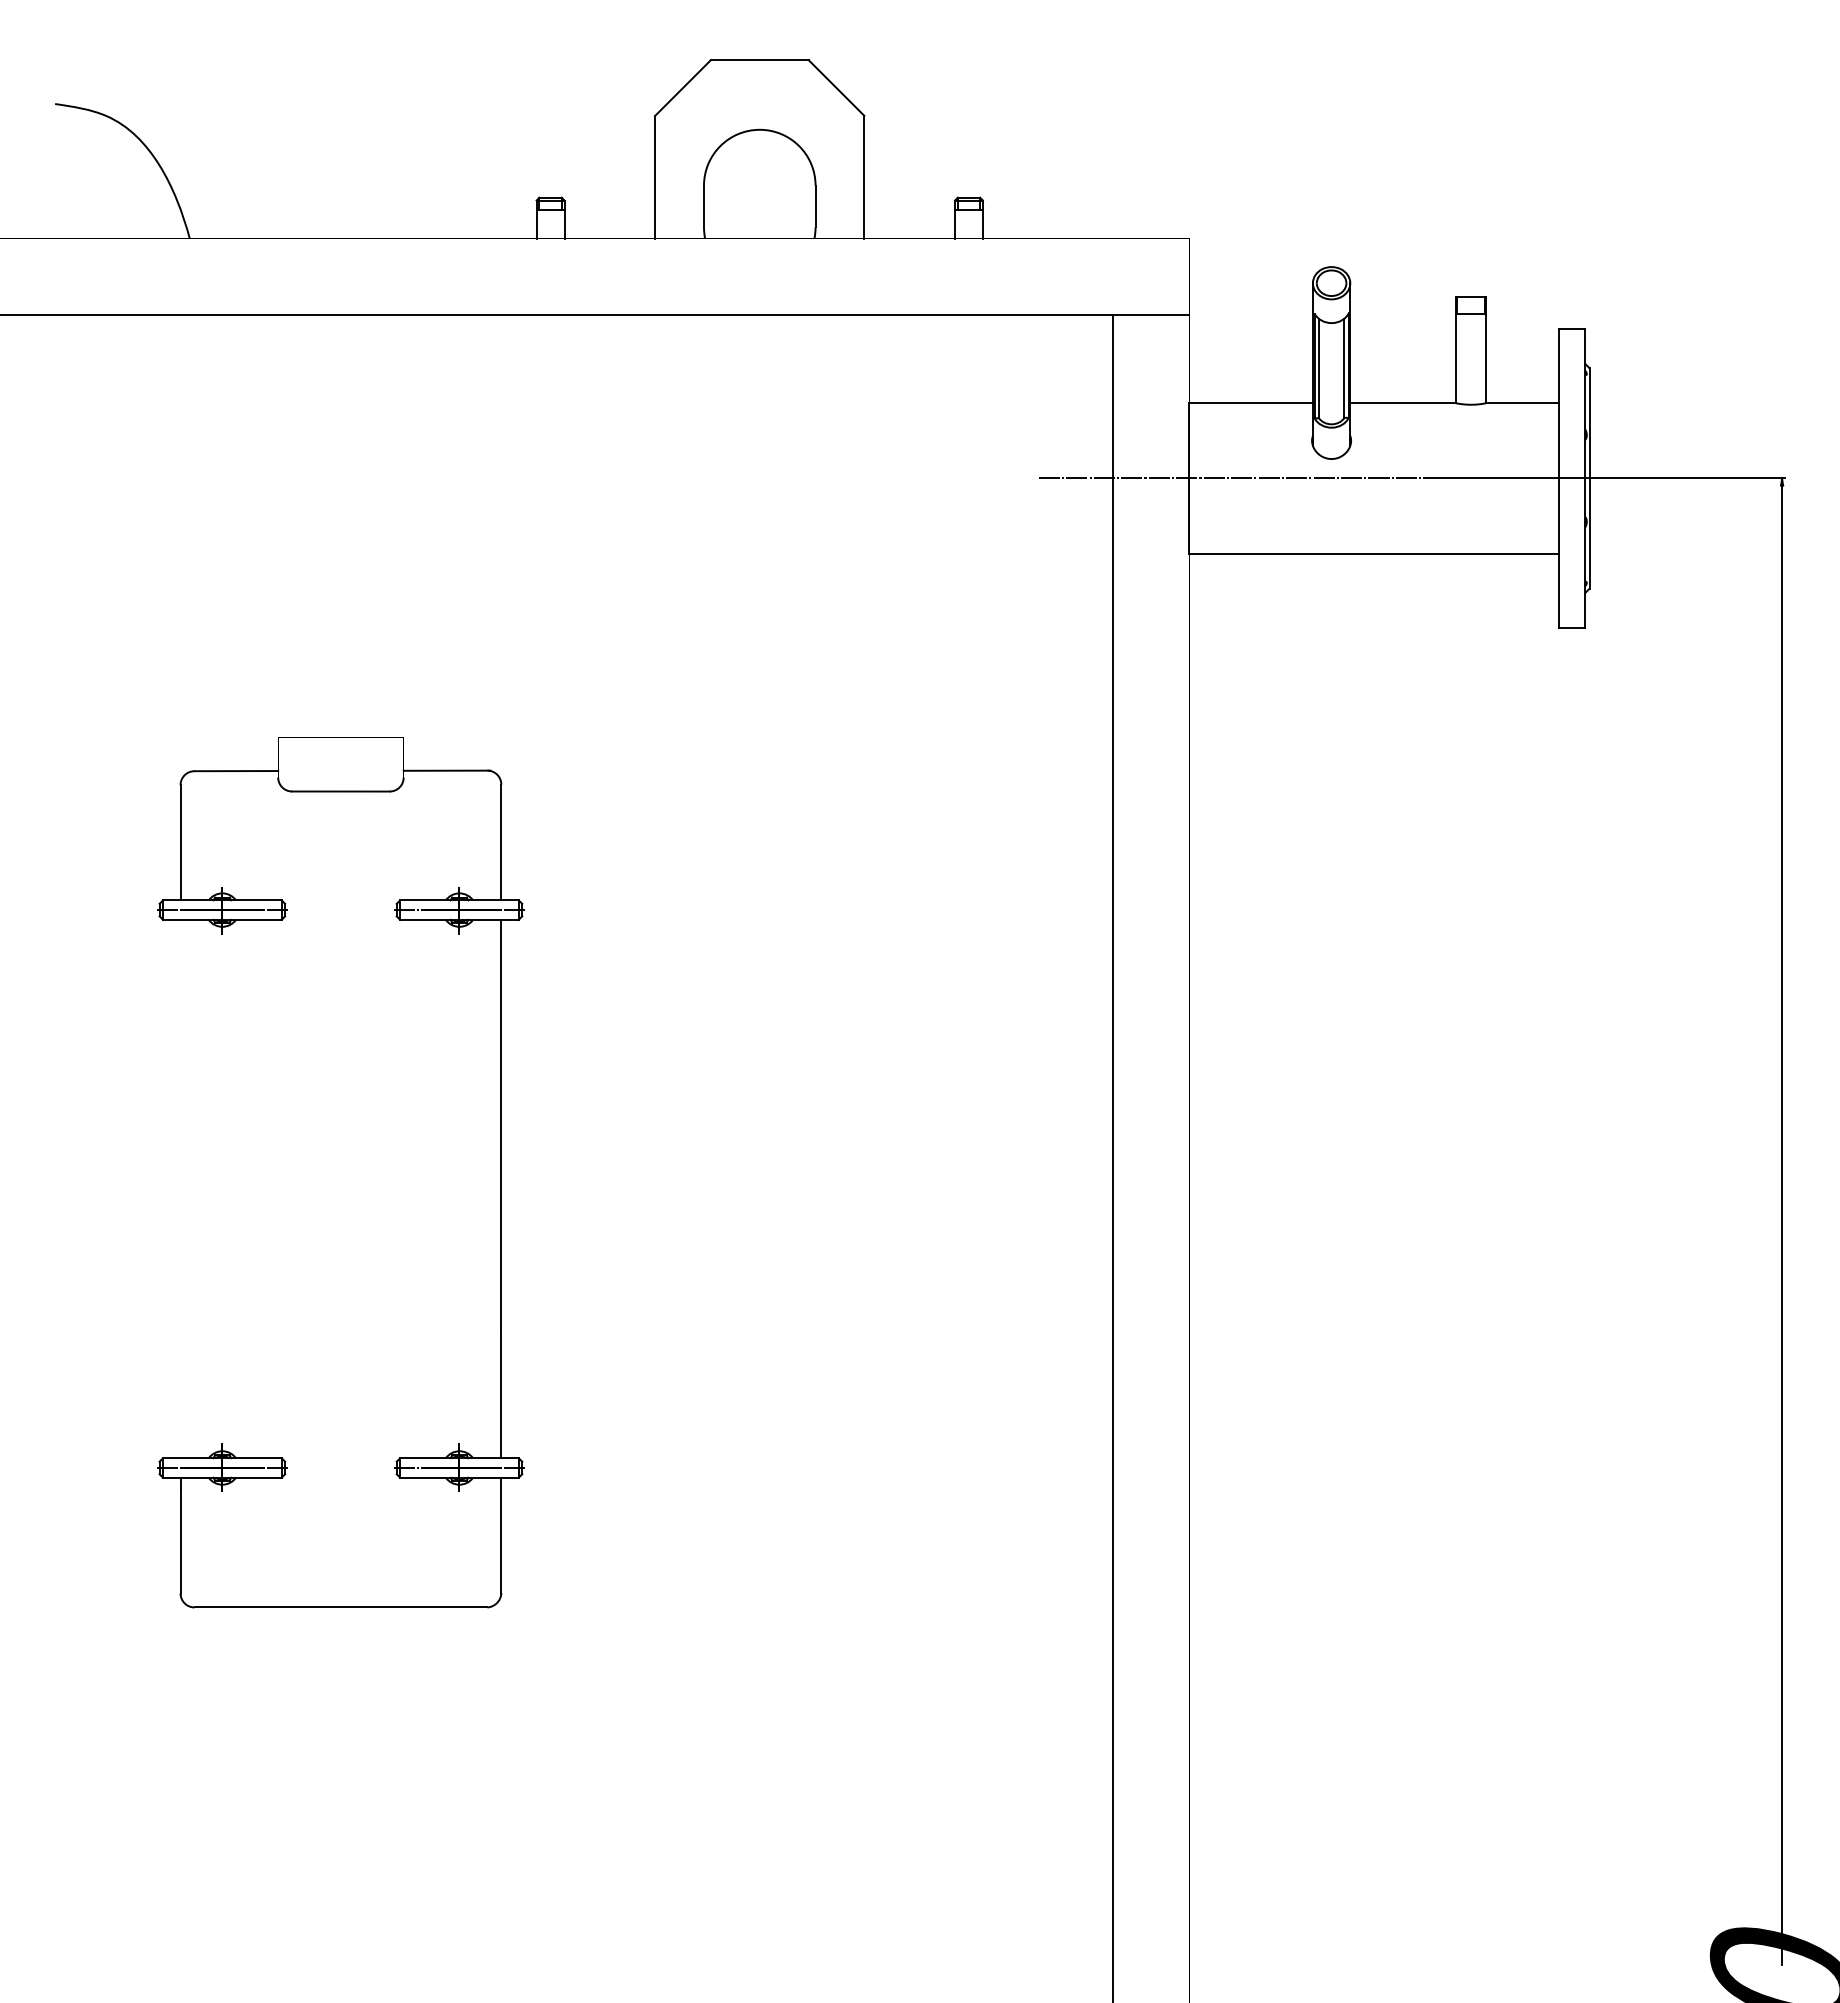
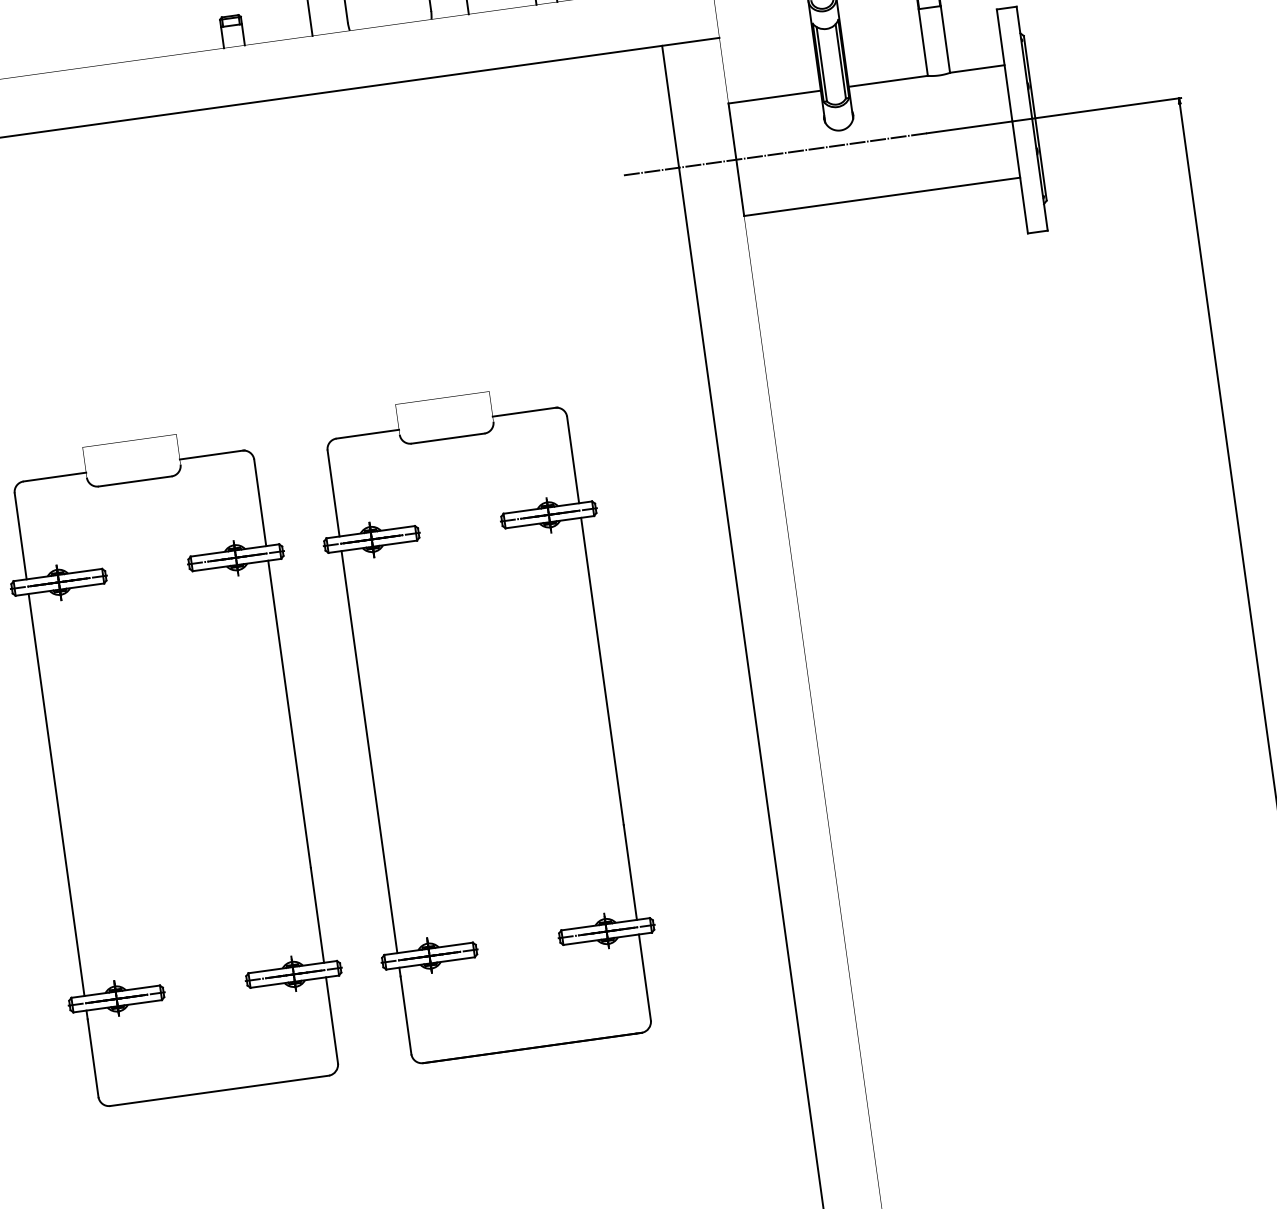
part: (599, 1172) -> (367, 739), added
line: (180, 1188) -> (56, 794), added

